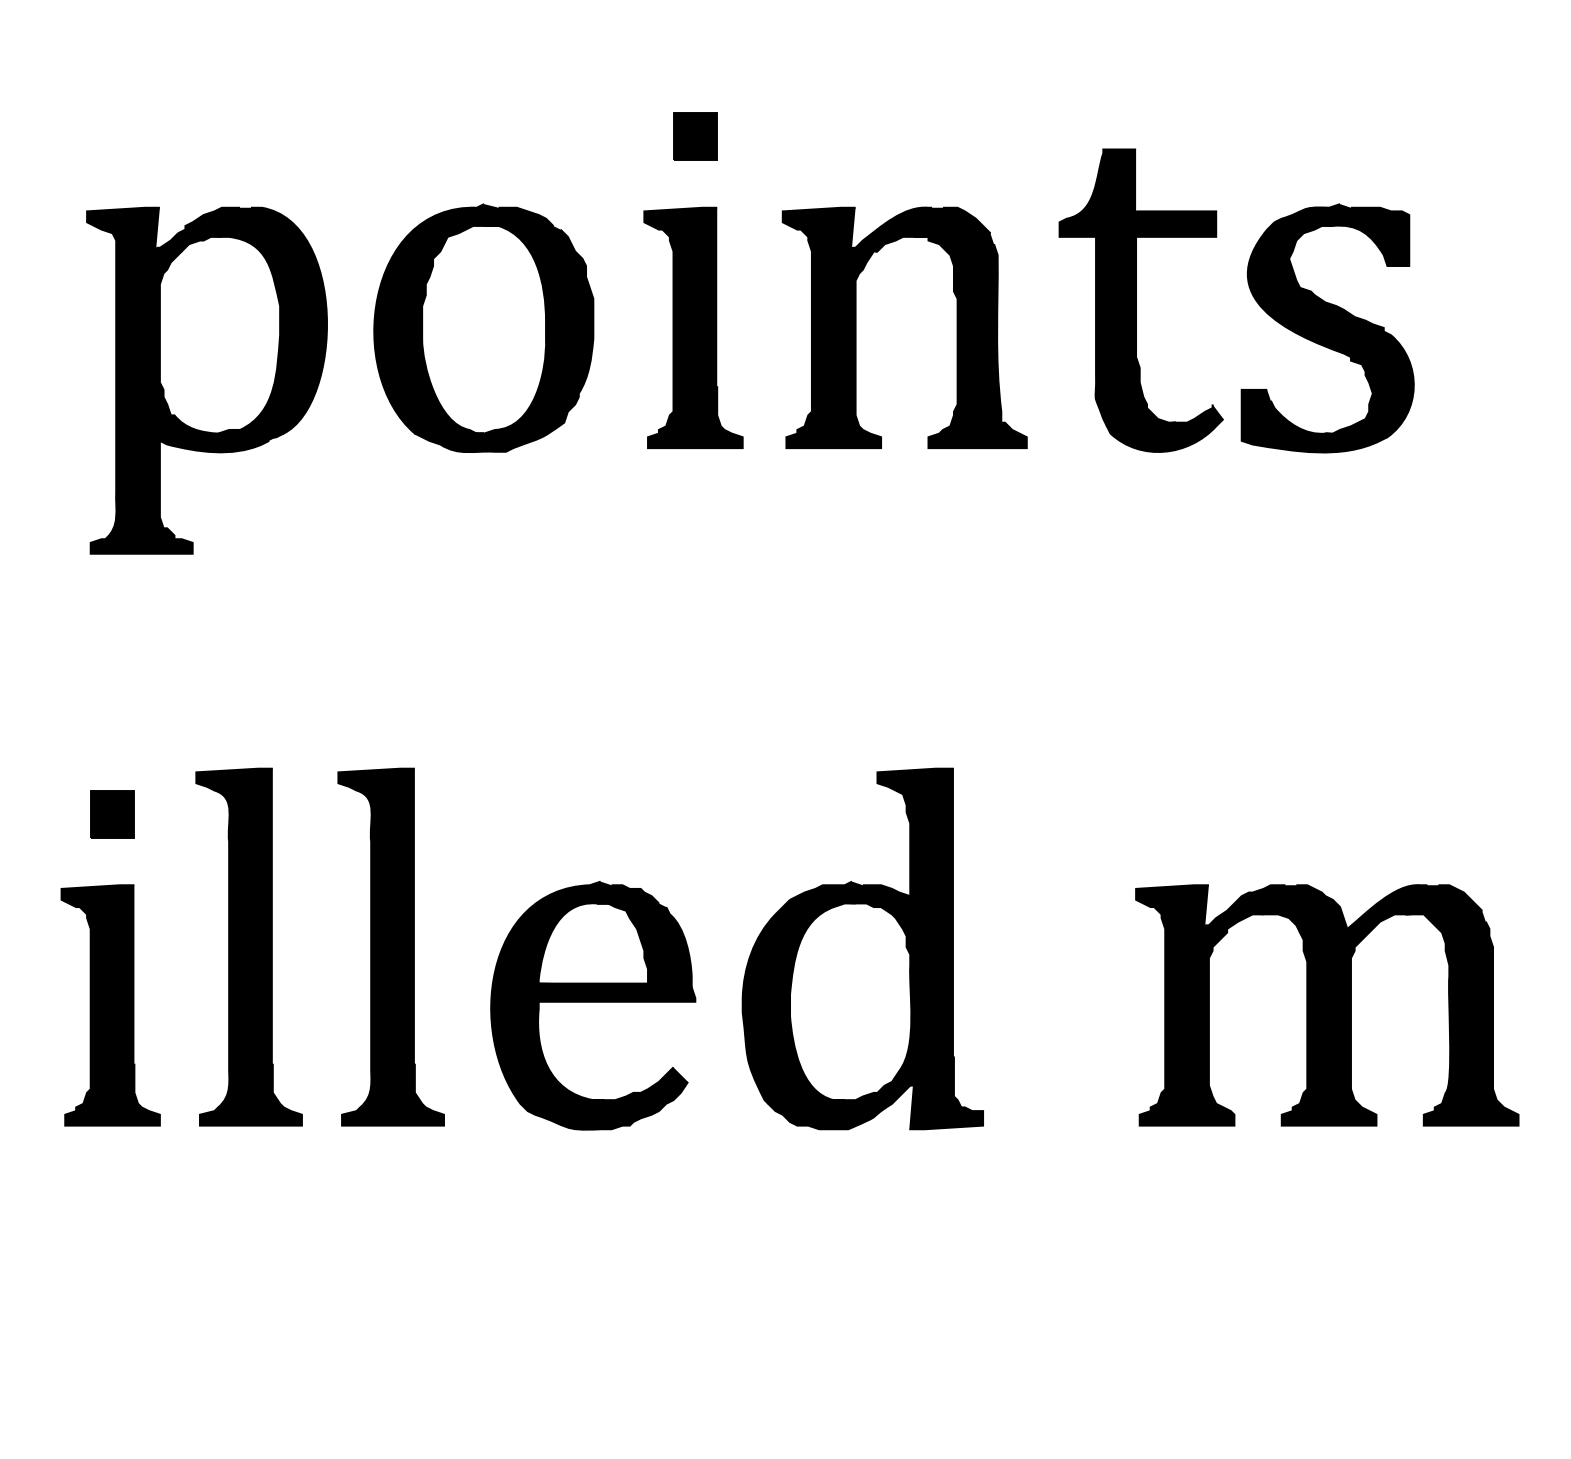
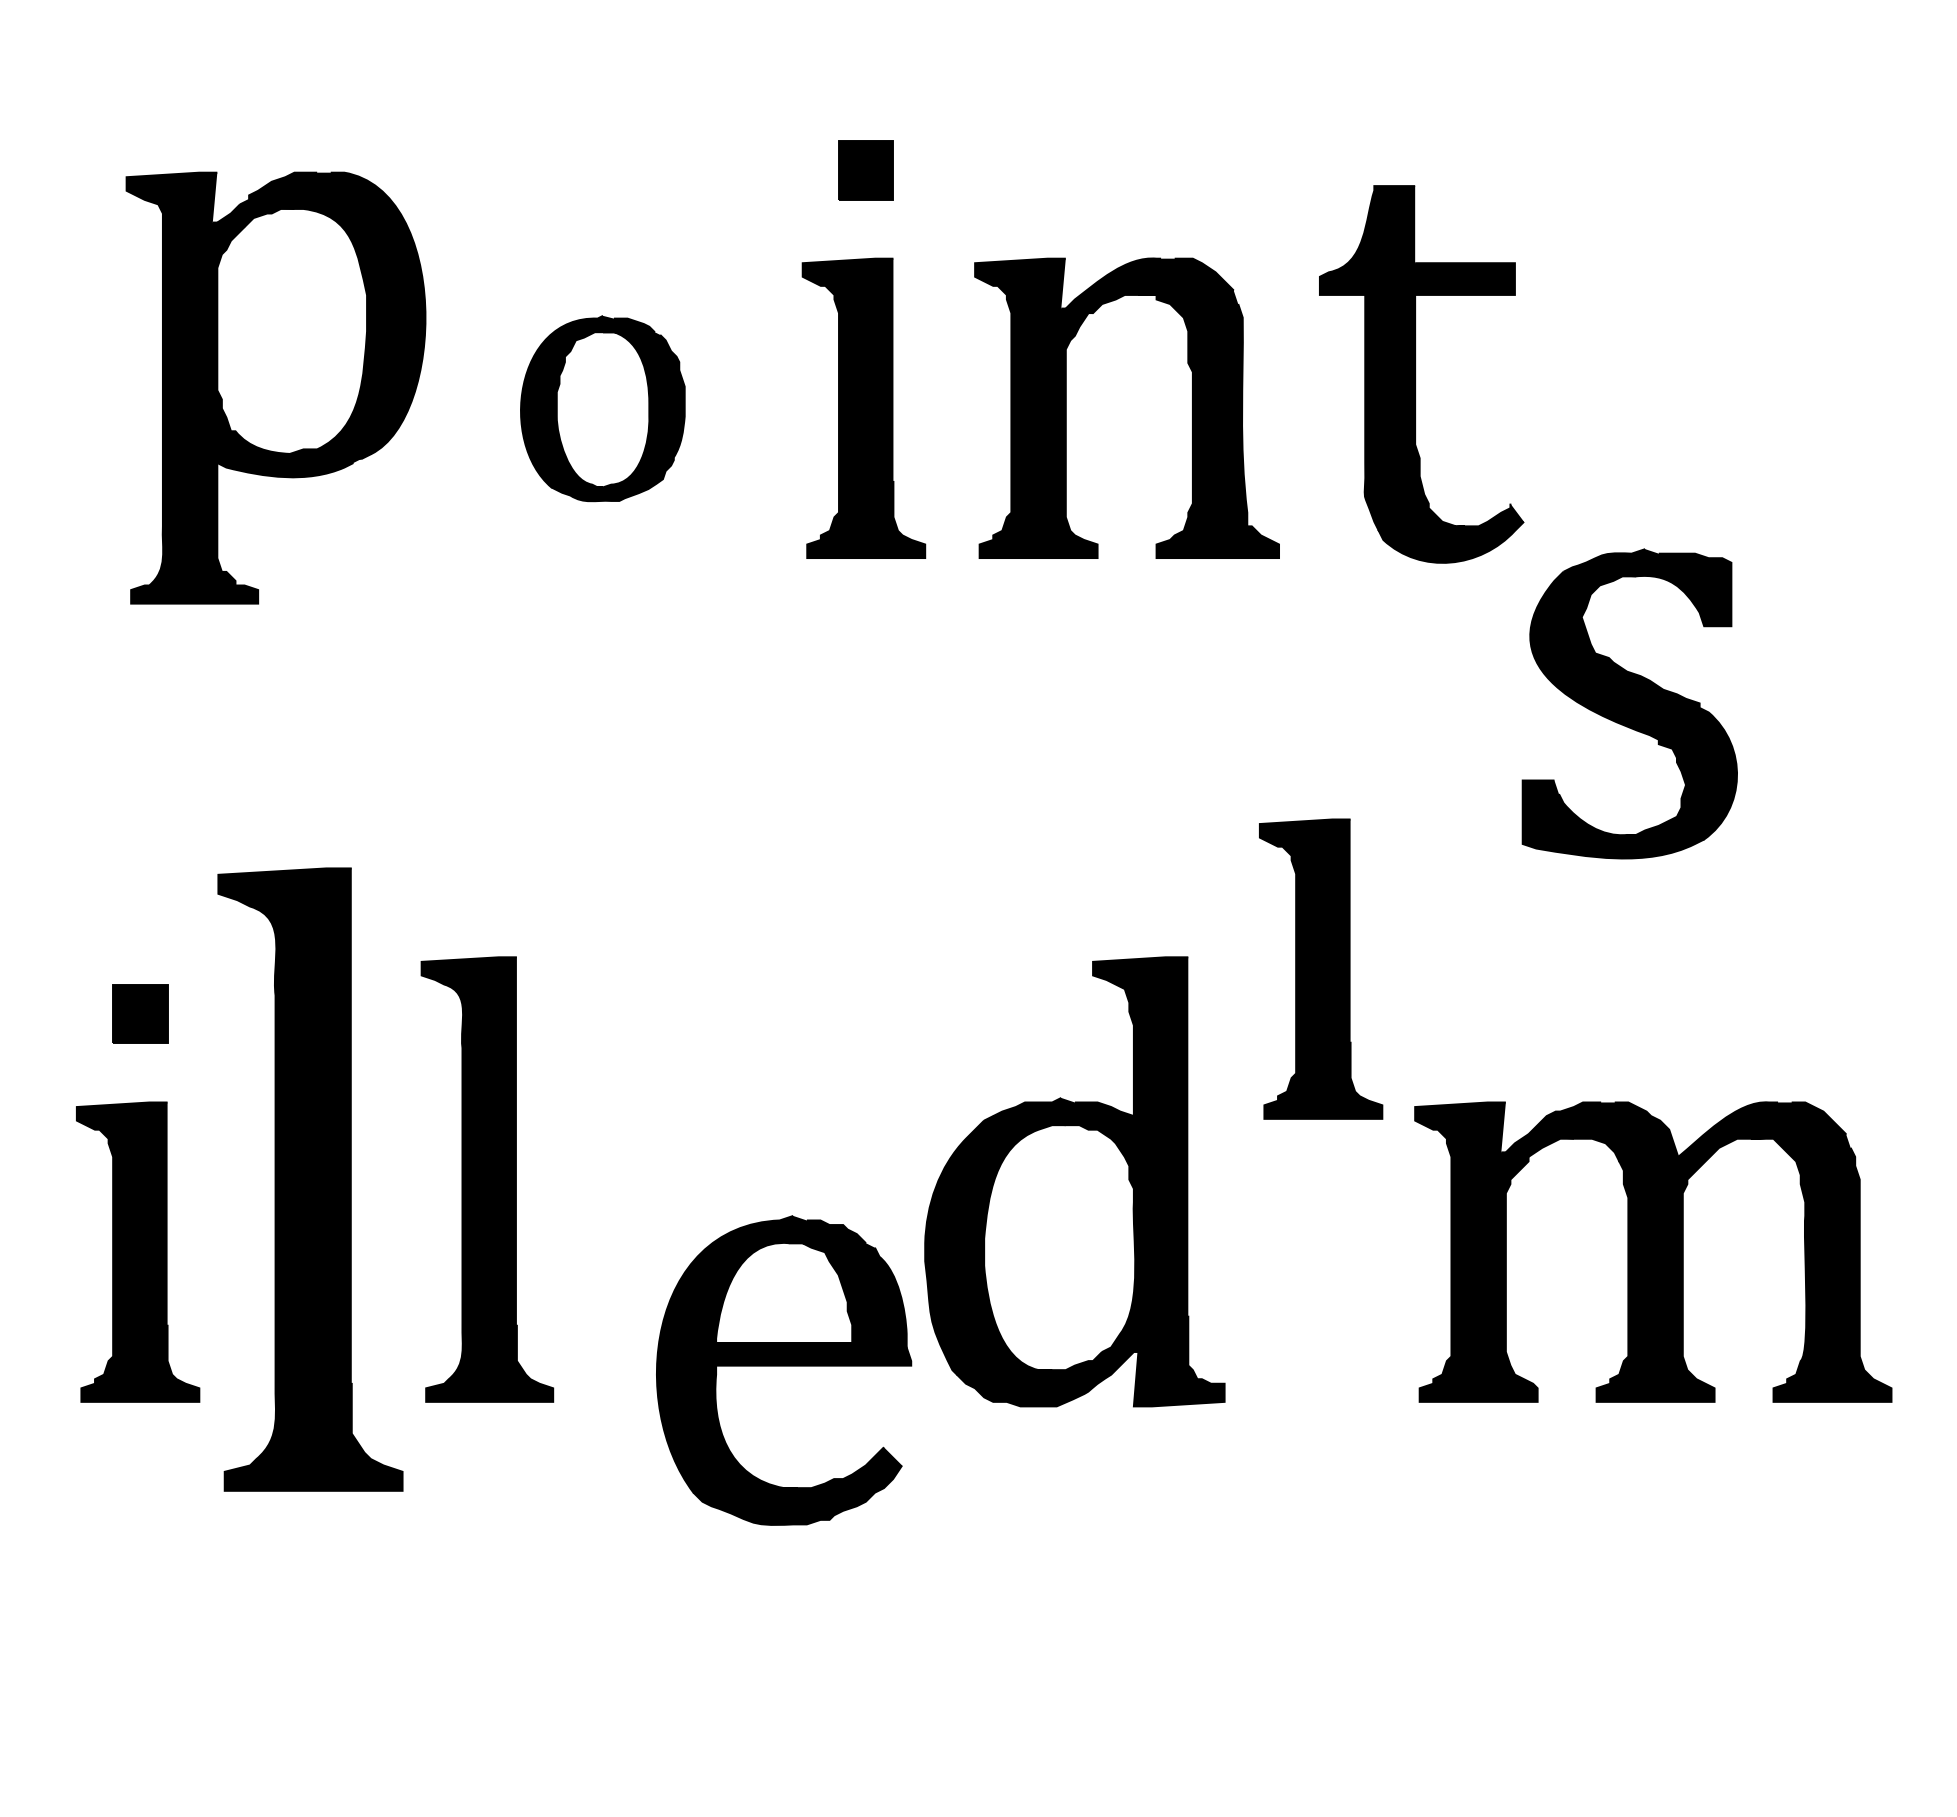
part: (483, 328) -> (602, 408), size x0.6
part: (1327, 328) -> (1629, 703), moved
part: (206, 380) -> (275, 387), moved
part: (1060, 777) -> (1321, 968), added
part: (249, 947) -> (310, 1179), size x1.4
part: (593, 1005) -> (784, 1370), moved

